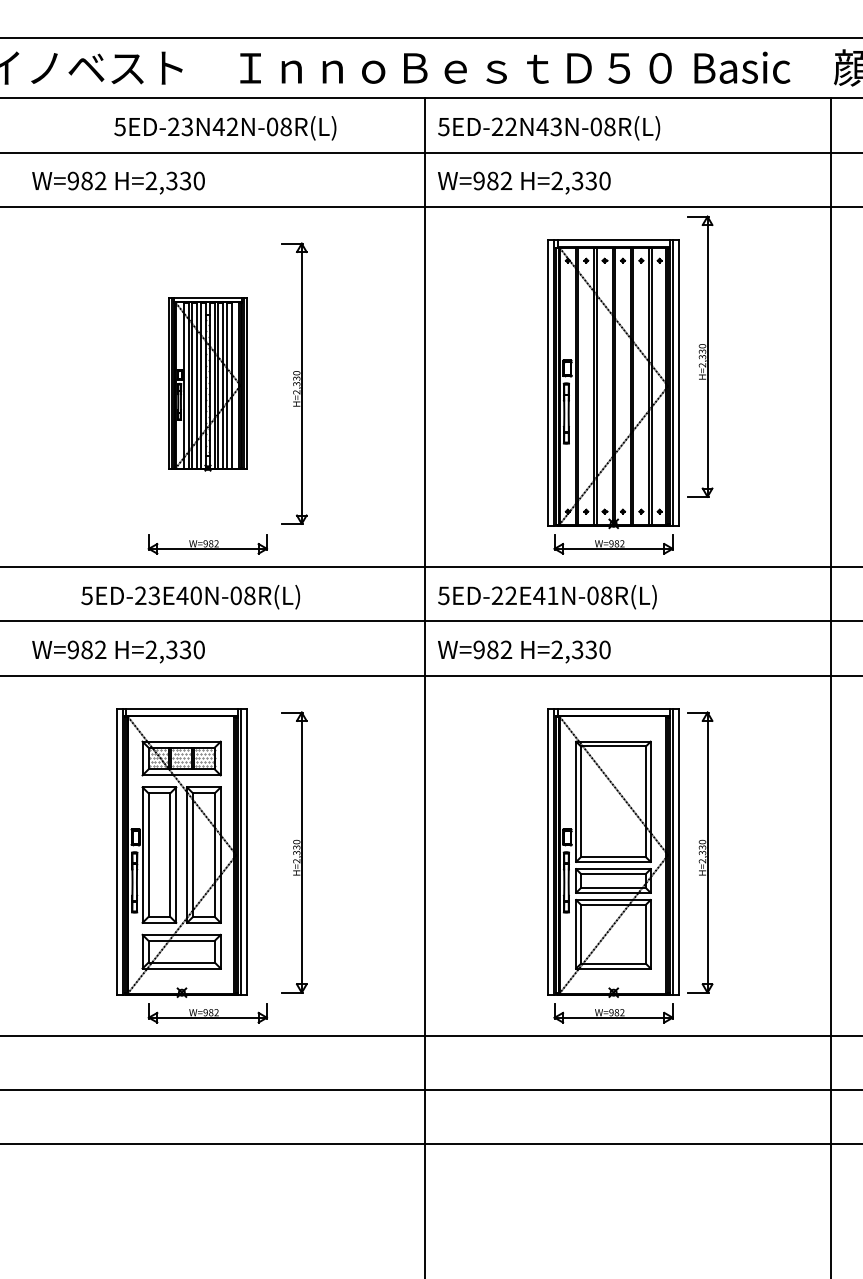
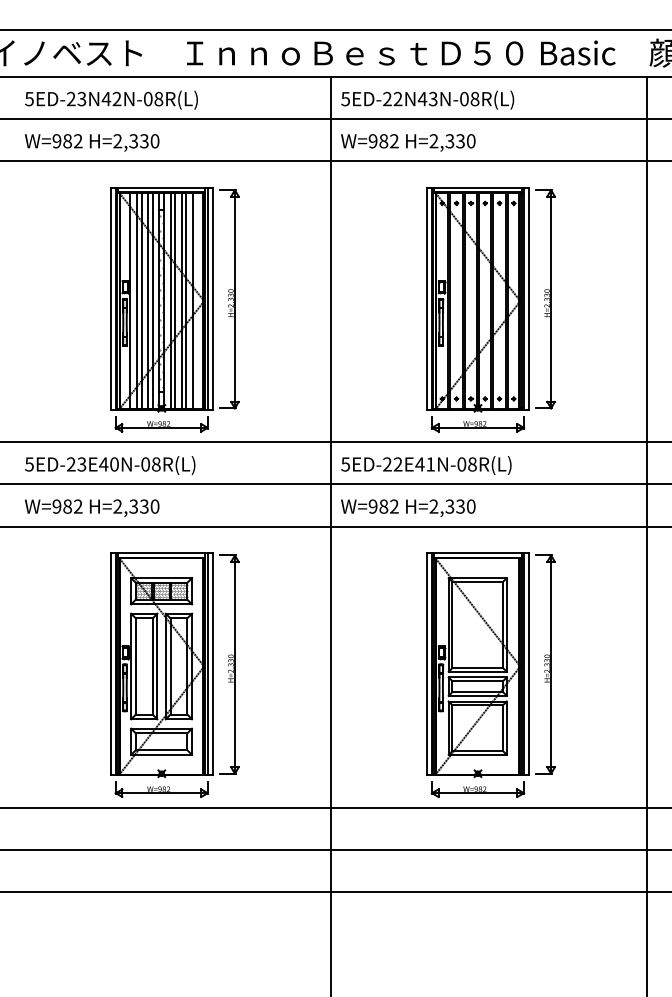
text: (225, 128) -> (111, 100), moved
part: (700, 356) -> (545, 299), moved
part: (207, 384) -> (161, 299), size x1.67
text: (190, 597) -> (110, 465), moved
part: (181, 852) -> (161, 664), moved

